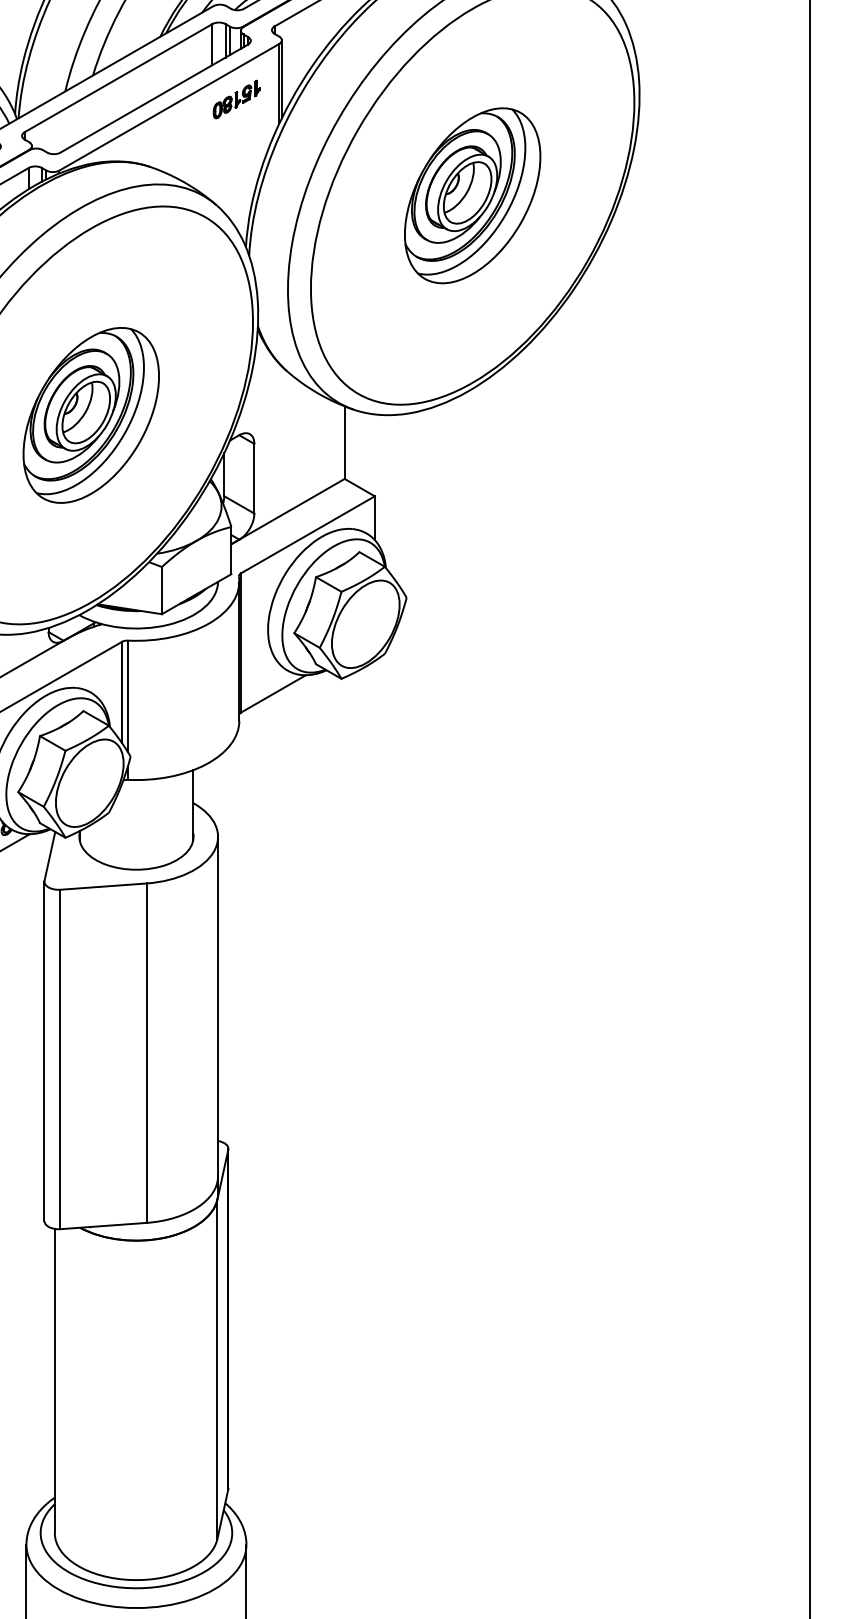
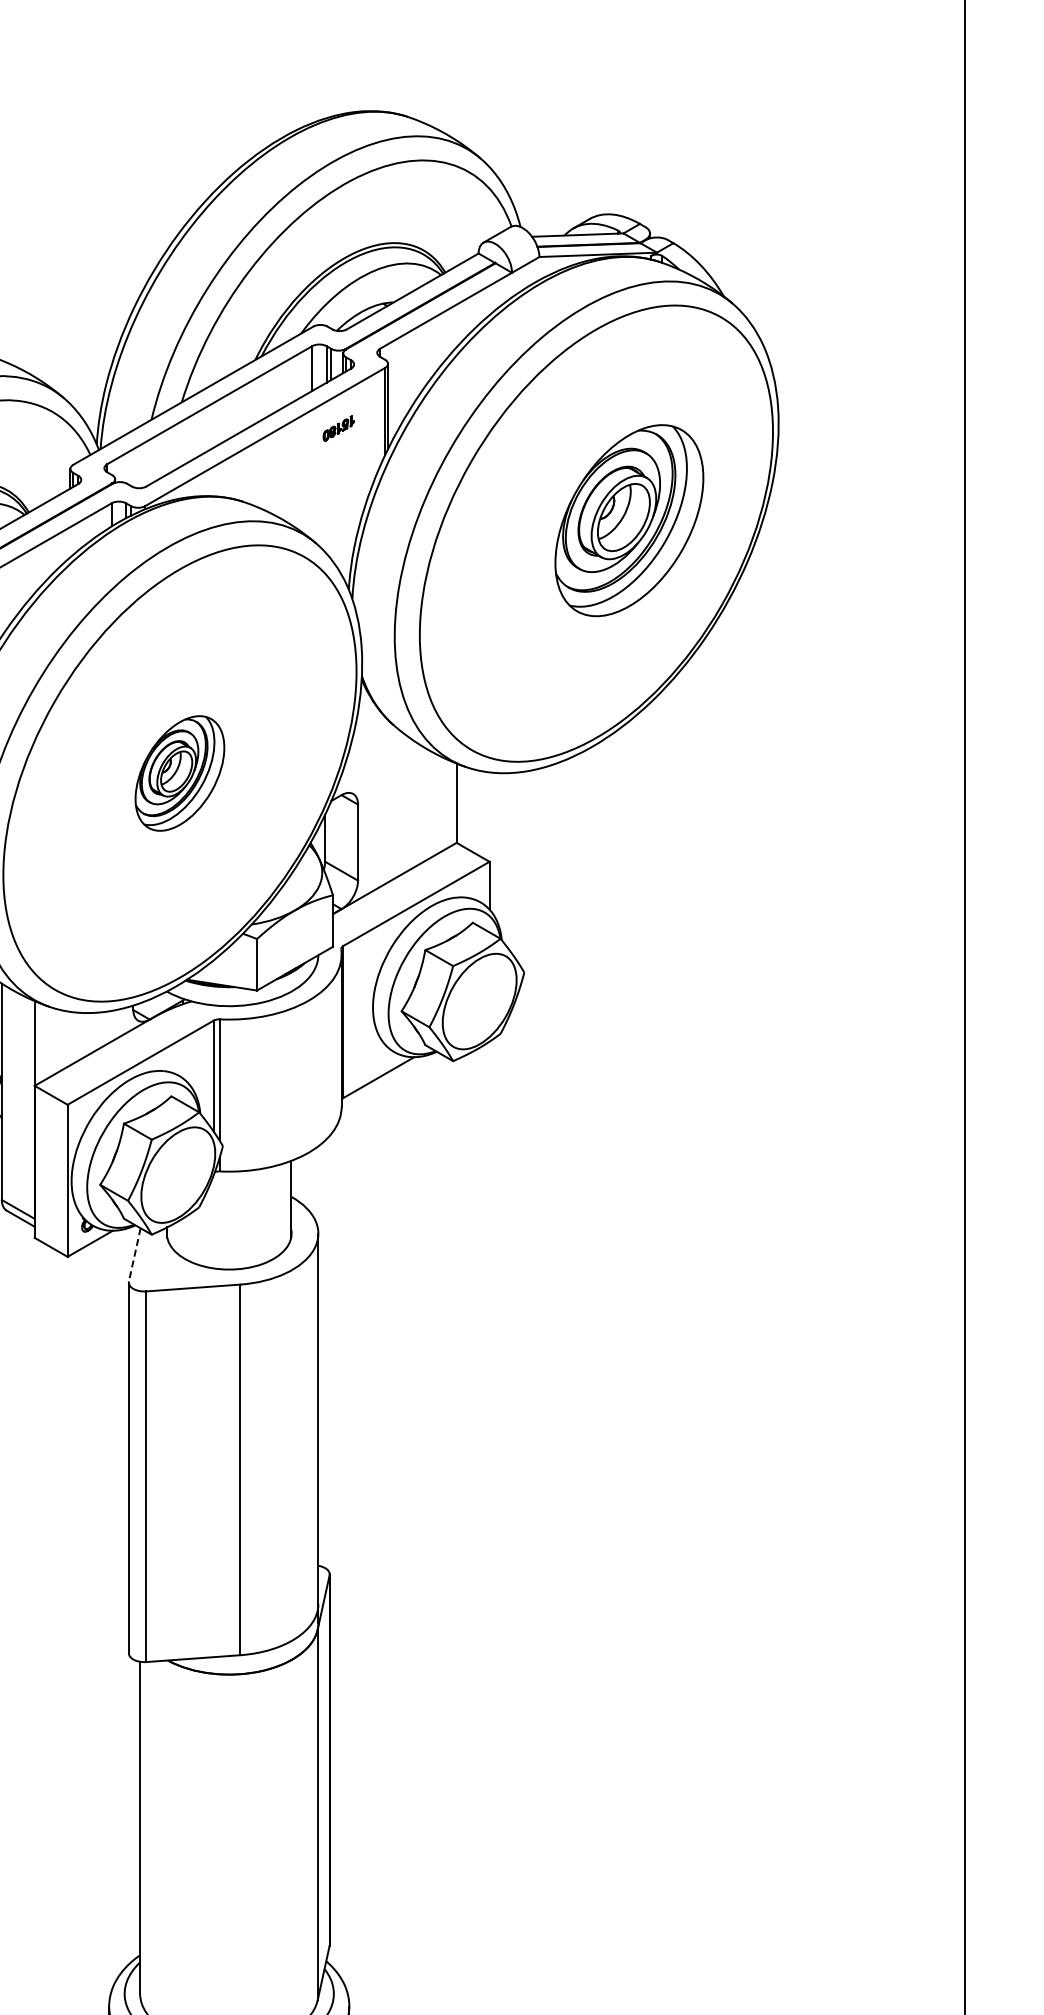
part: (236, 99) -> (338, 428), size x0.6
part: (472, 195) -> (629, 520), moved
part: (90, 415) -> (179, 773), size x0.6
line: (49, 856) -> (134, 1255), solid -> dashed

